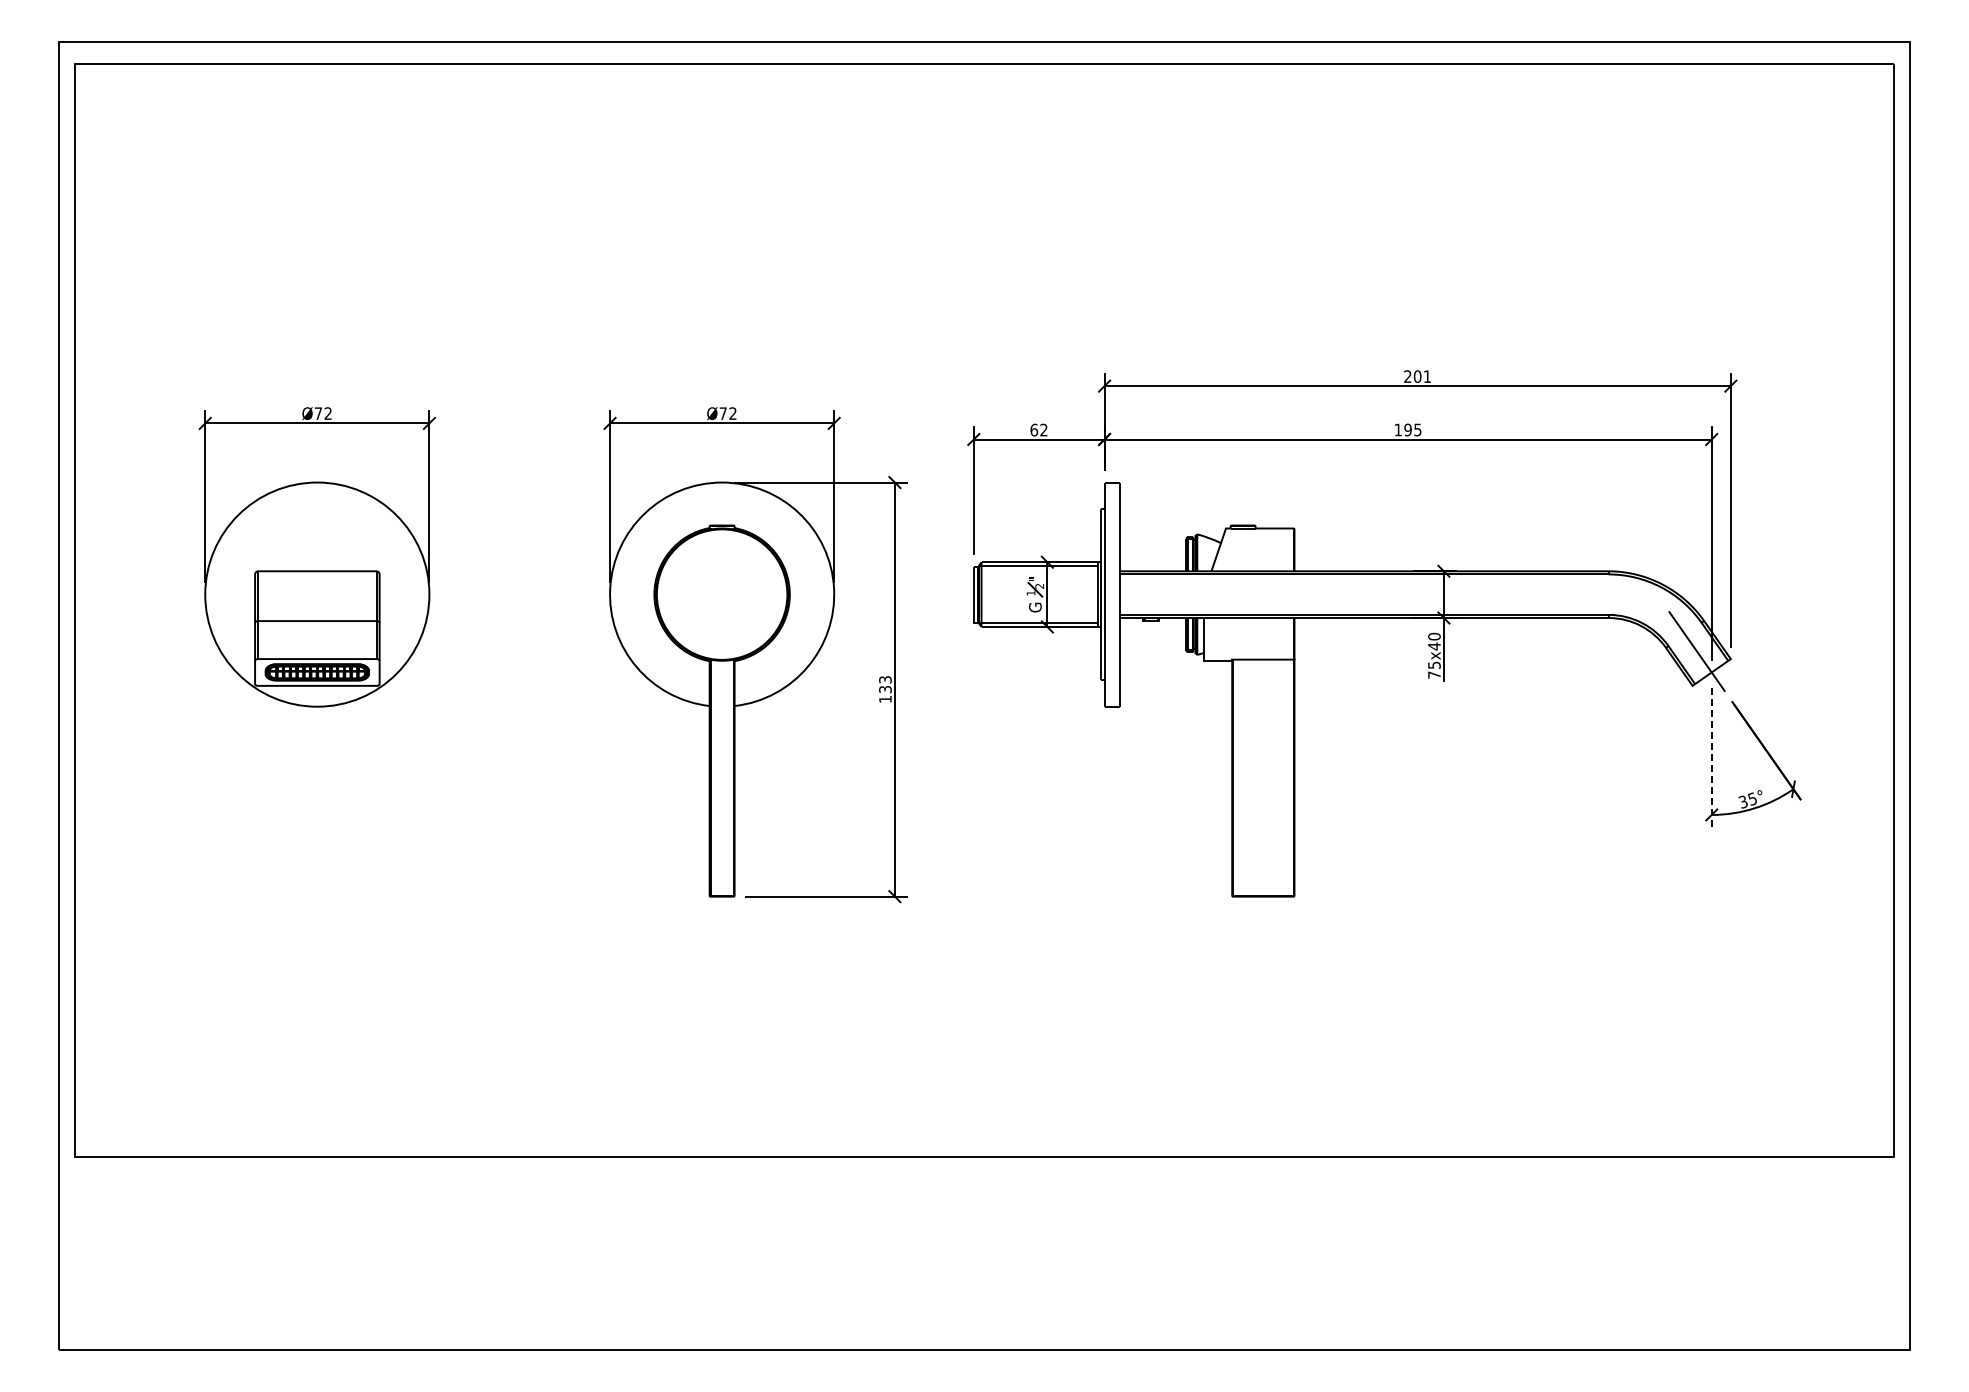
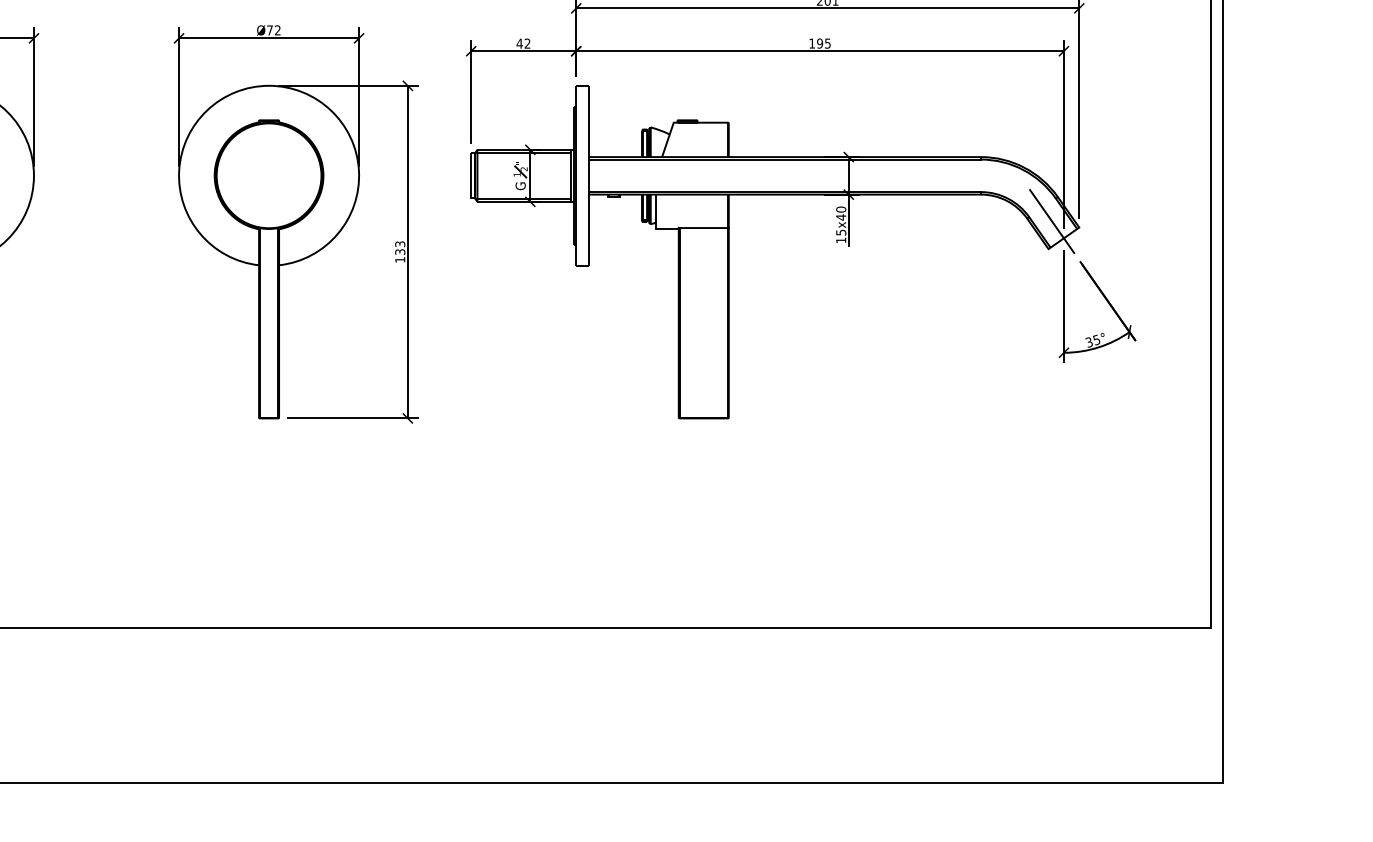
text: (1034, 429) -> (519, 43), 62 -> 42
text: (1434, 674) -> (841, 239), 75x40 -> 15x40
line: (1711, 758) -> (1063, 307), dashed -> solid

